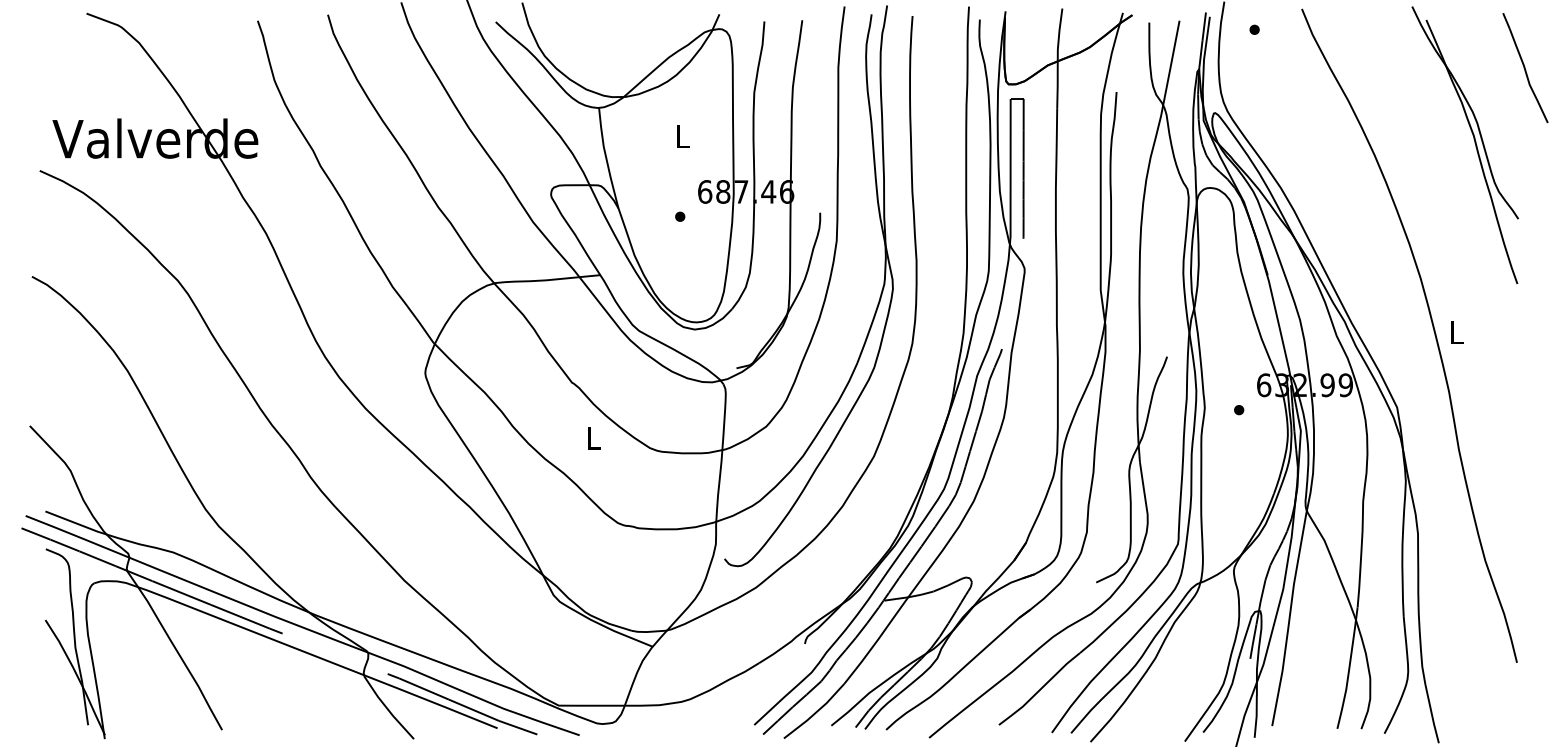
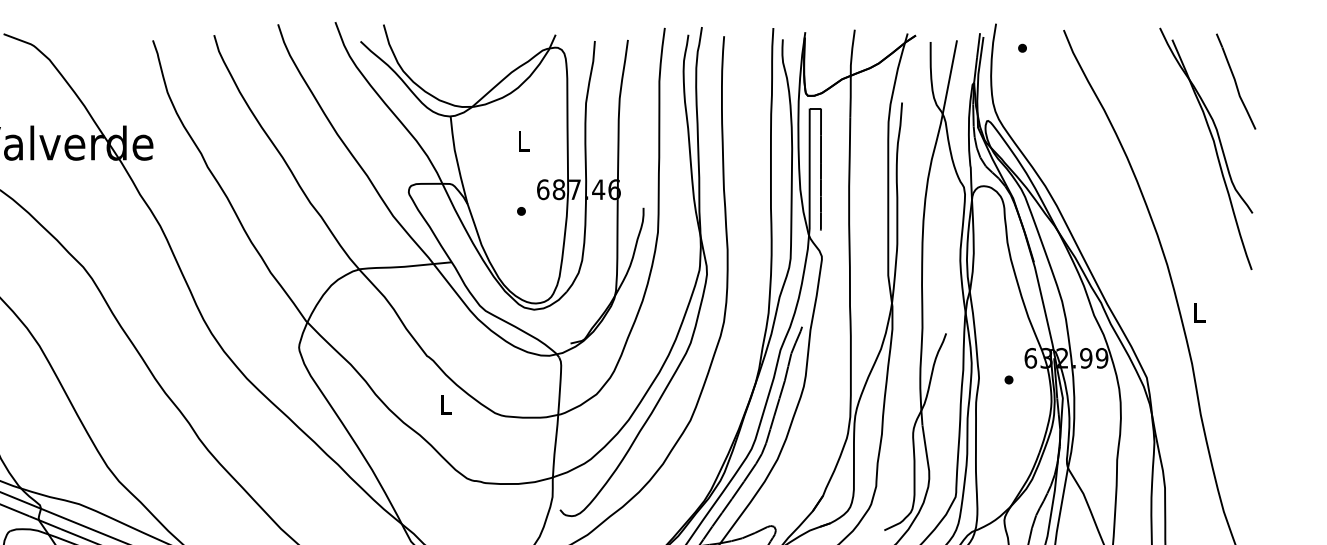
part: (1525, 68) -> (1236, 82), moved

